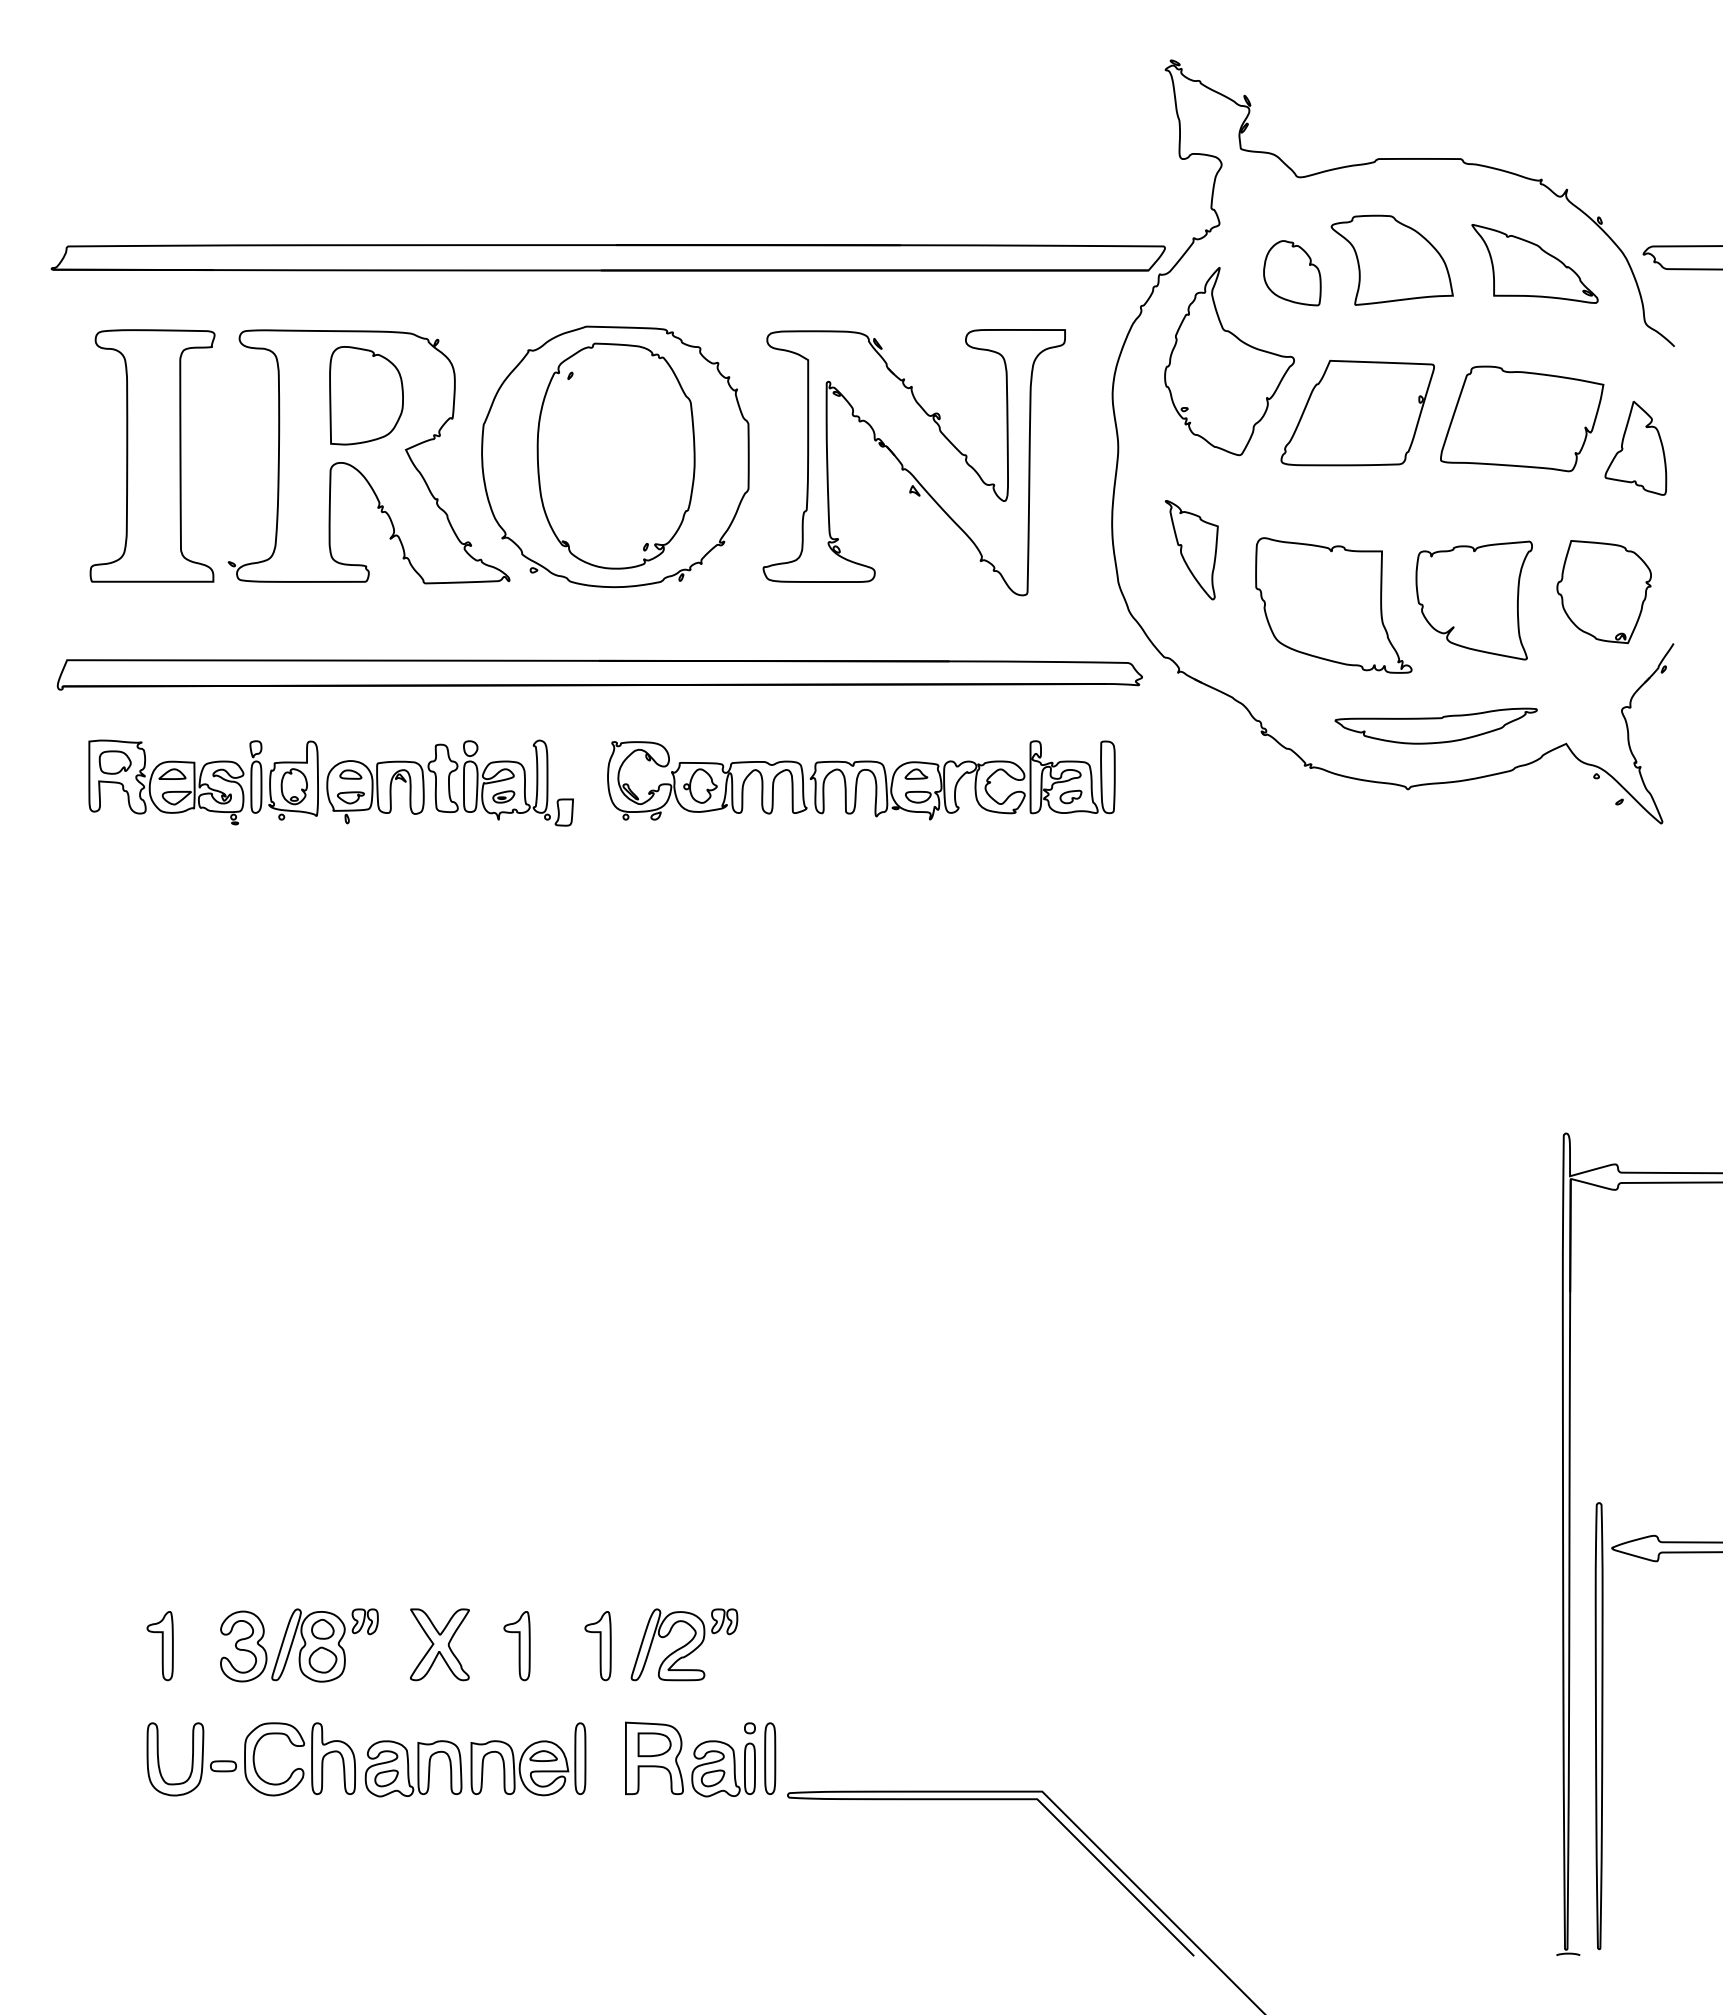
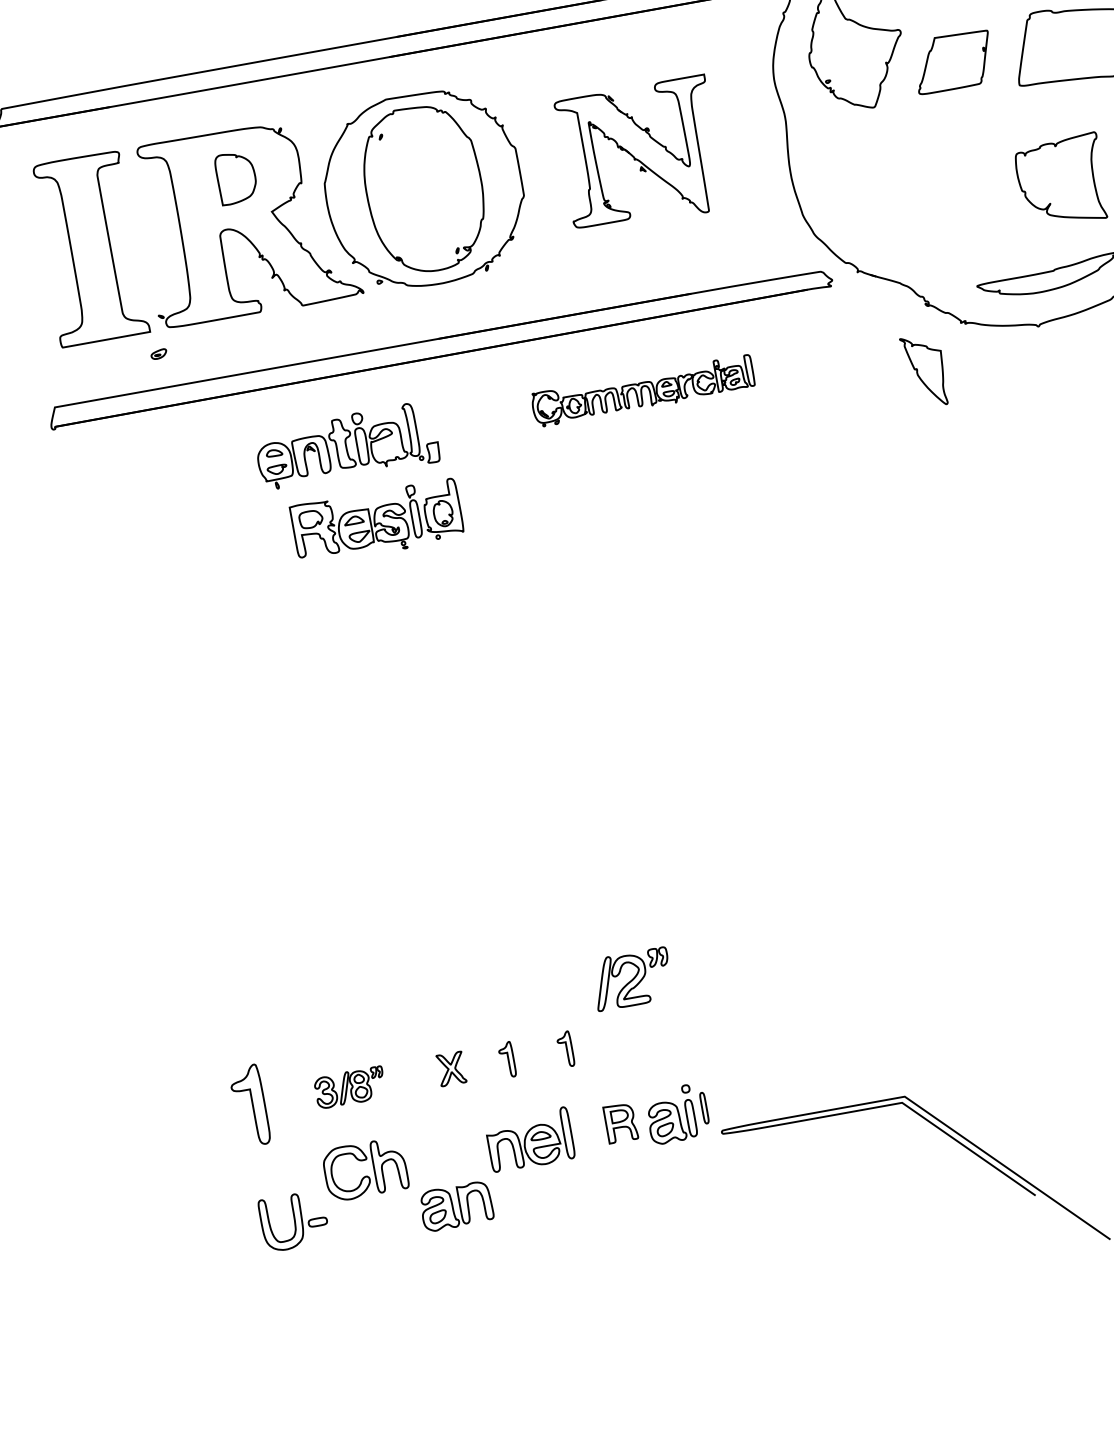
part: (366, 395) -> (236, 177), size x0.7
part: (1357, 413) -> (953, 62), size x0.7
part: (913, 462) -> (639, 155), size x0.7
part: (1191, 550) -> (924, 371), moved
part: (1333, 605) -> (960, 203), removed
part: (861, 780) -> (643, 391), size x0.6
part: (203, 782) -> (377, 522), moved
part: (503, 796) -> (158, 353), moved
part: (439, 1644) -> (451, 1068), size x0.6
part: (684, 1644) -> (632, 978), moved
part: (299, 1645) -> (350, 1087), size x0.6
part: (159, 1646) -> (249, 1106), size x1.6
part: (516, 1646) -> (506, 1060), size x0.7
part: (597, 1646) -> (565, 1049), size x0.7
part: (654, 1758) -> (620, 1123), size x0.7
part: (770, 1758) -> (704, 1108), size x0.6
part: (191, 1759) -> (293, 1221), moved
part: (413, 1768) -> (456, 1206), moved

